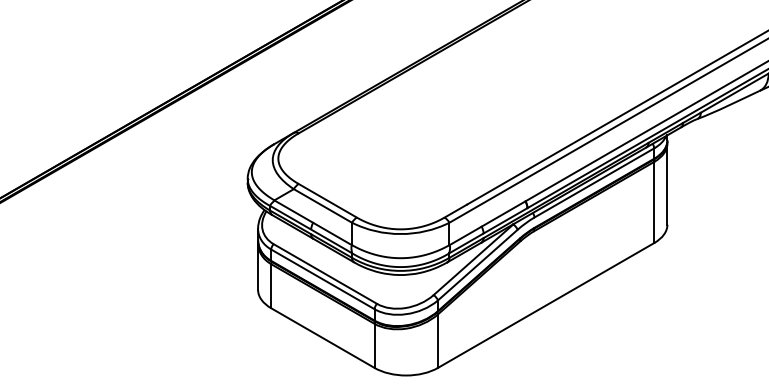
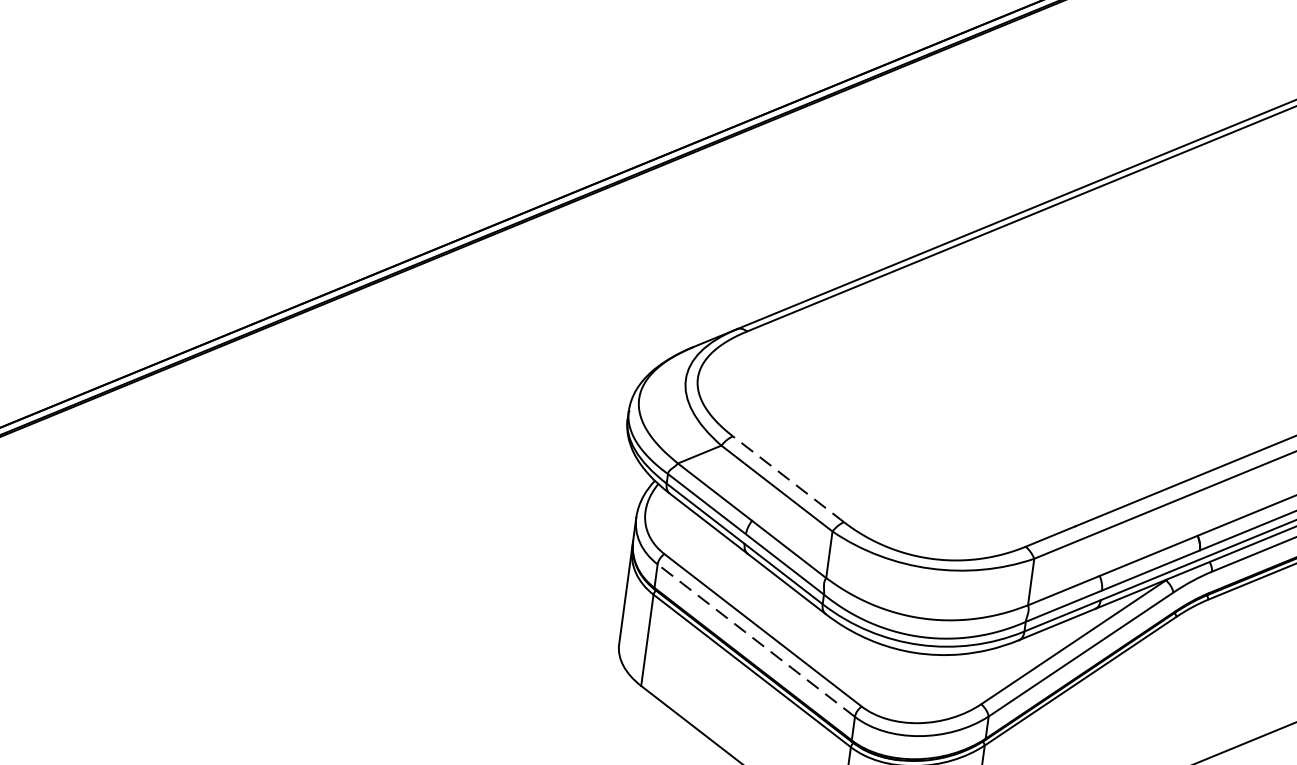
line: (327, 200) -> (787, 478), solid -> dashed
line: (322, 279) -> (755, 640), solid -> dashed

